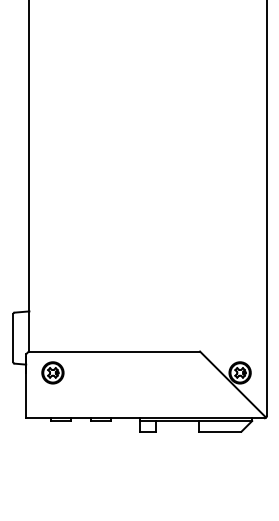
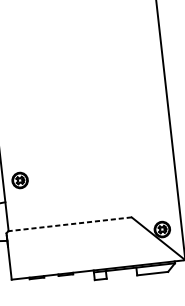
line: (114, 351) -> (70, 224), solid -> dashed
part: (52, 372) -> (19, 180), moved

